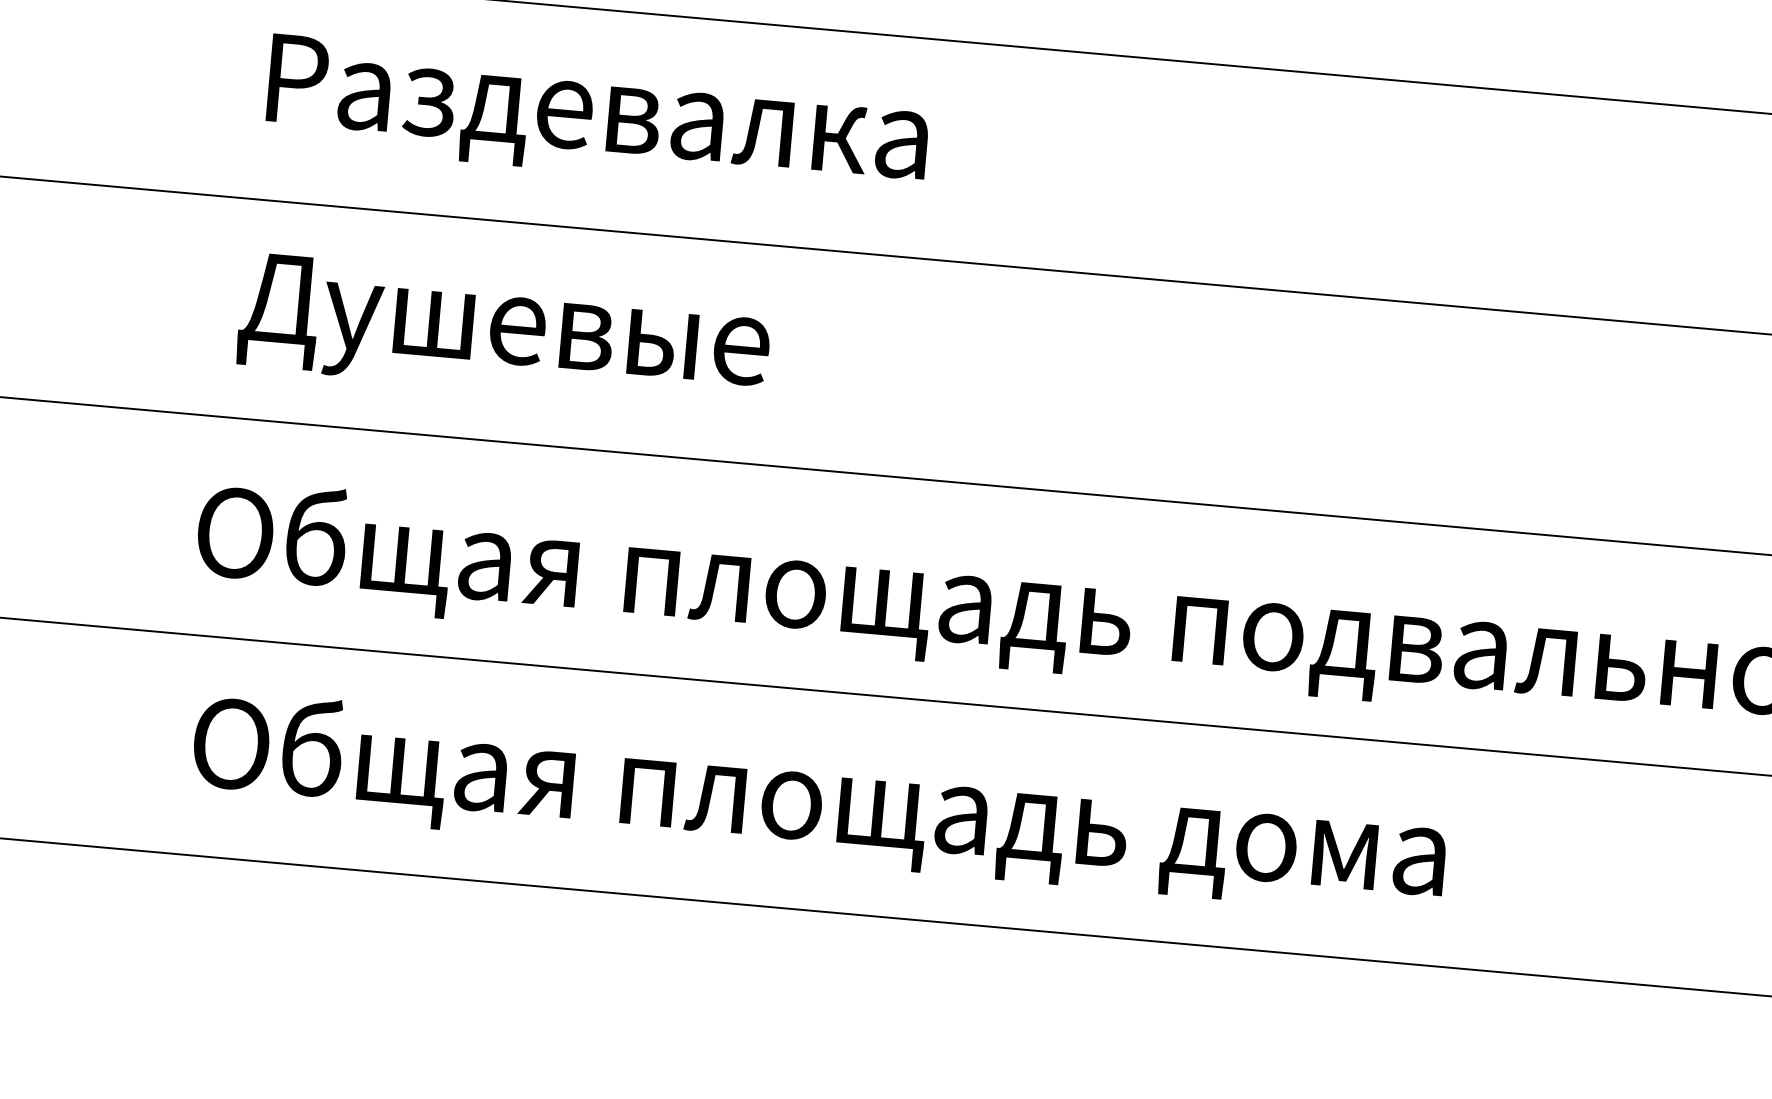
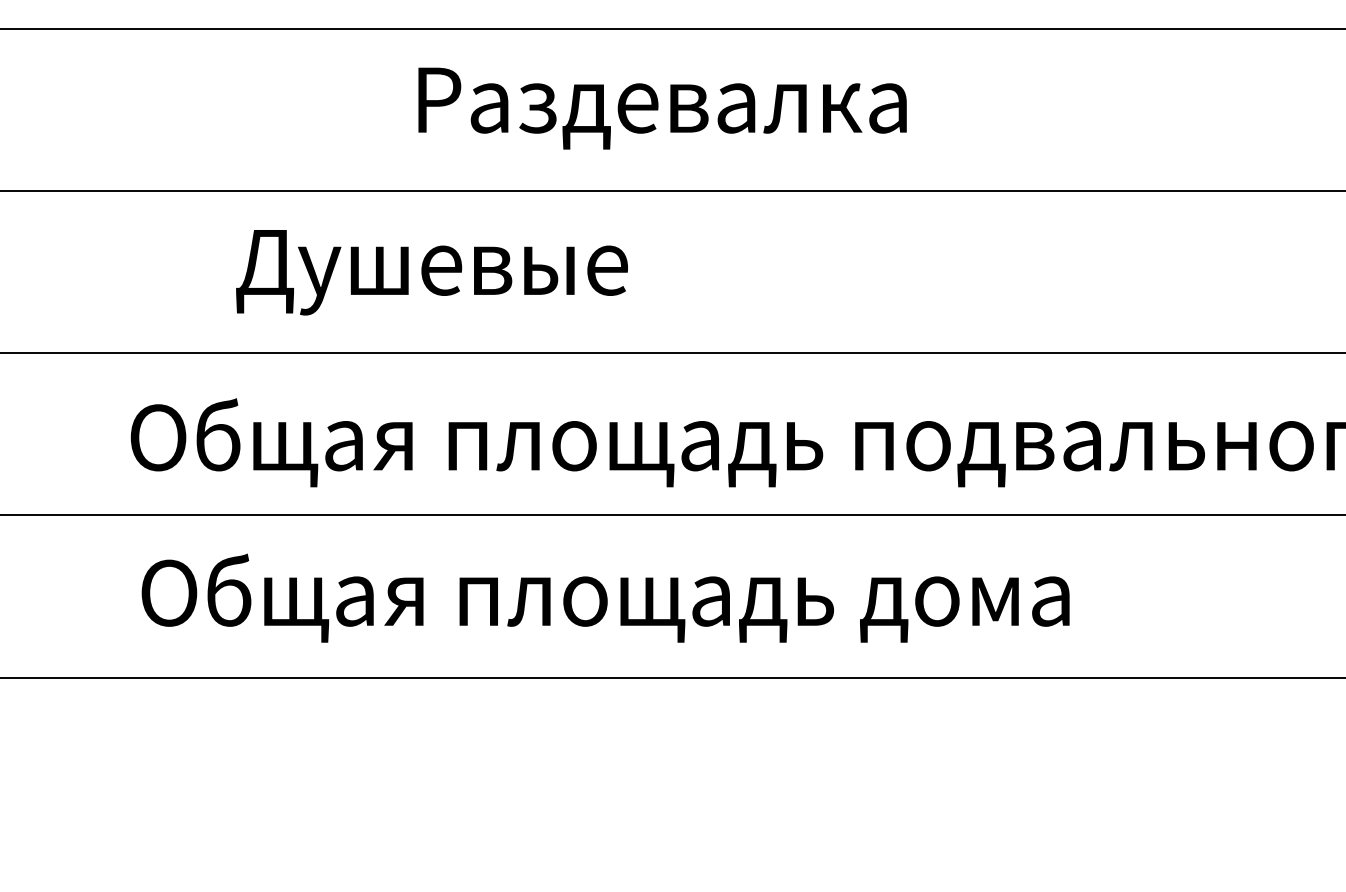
text: (597, 117) -> (662, 108), moved
text: (503, 332) -> (431, 272), moved

